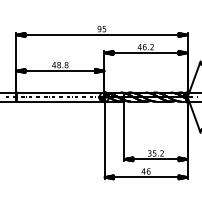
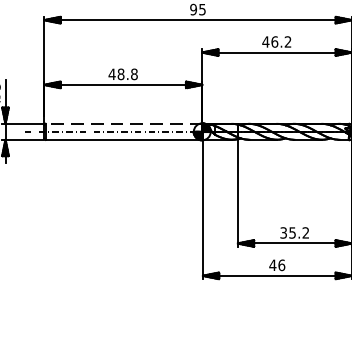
line: (60, 92) -> (123, 123), solid -> dashed

